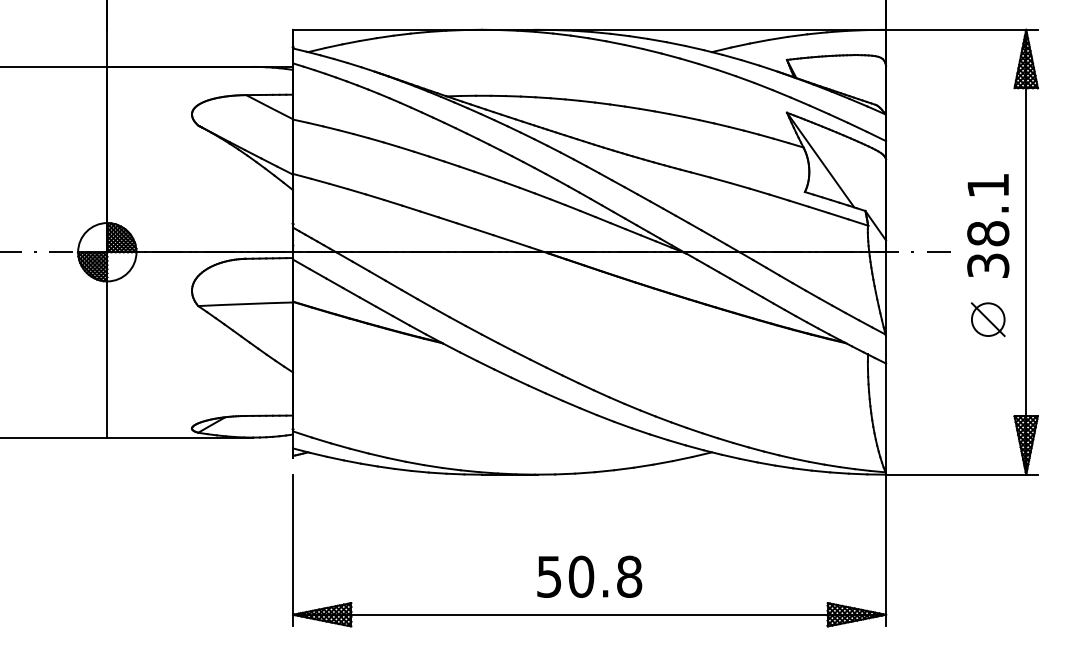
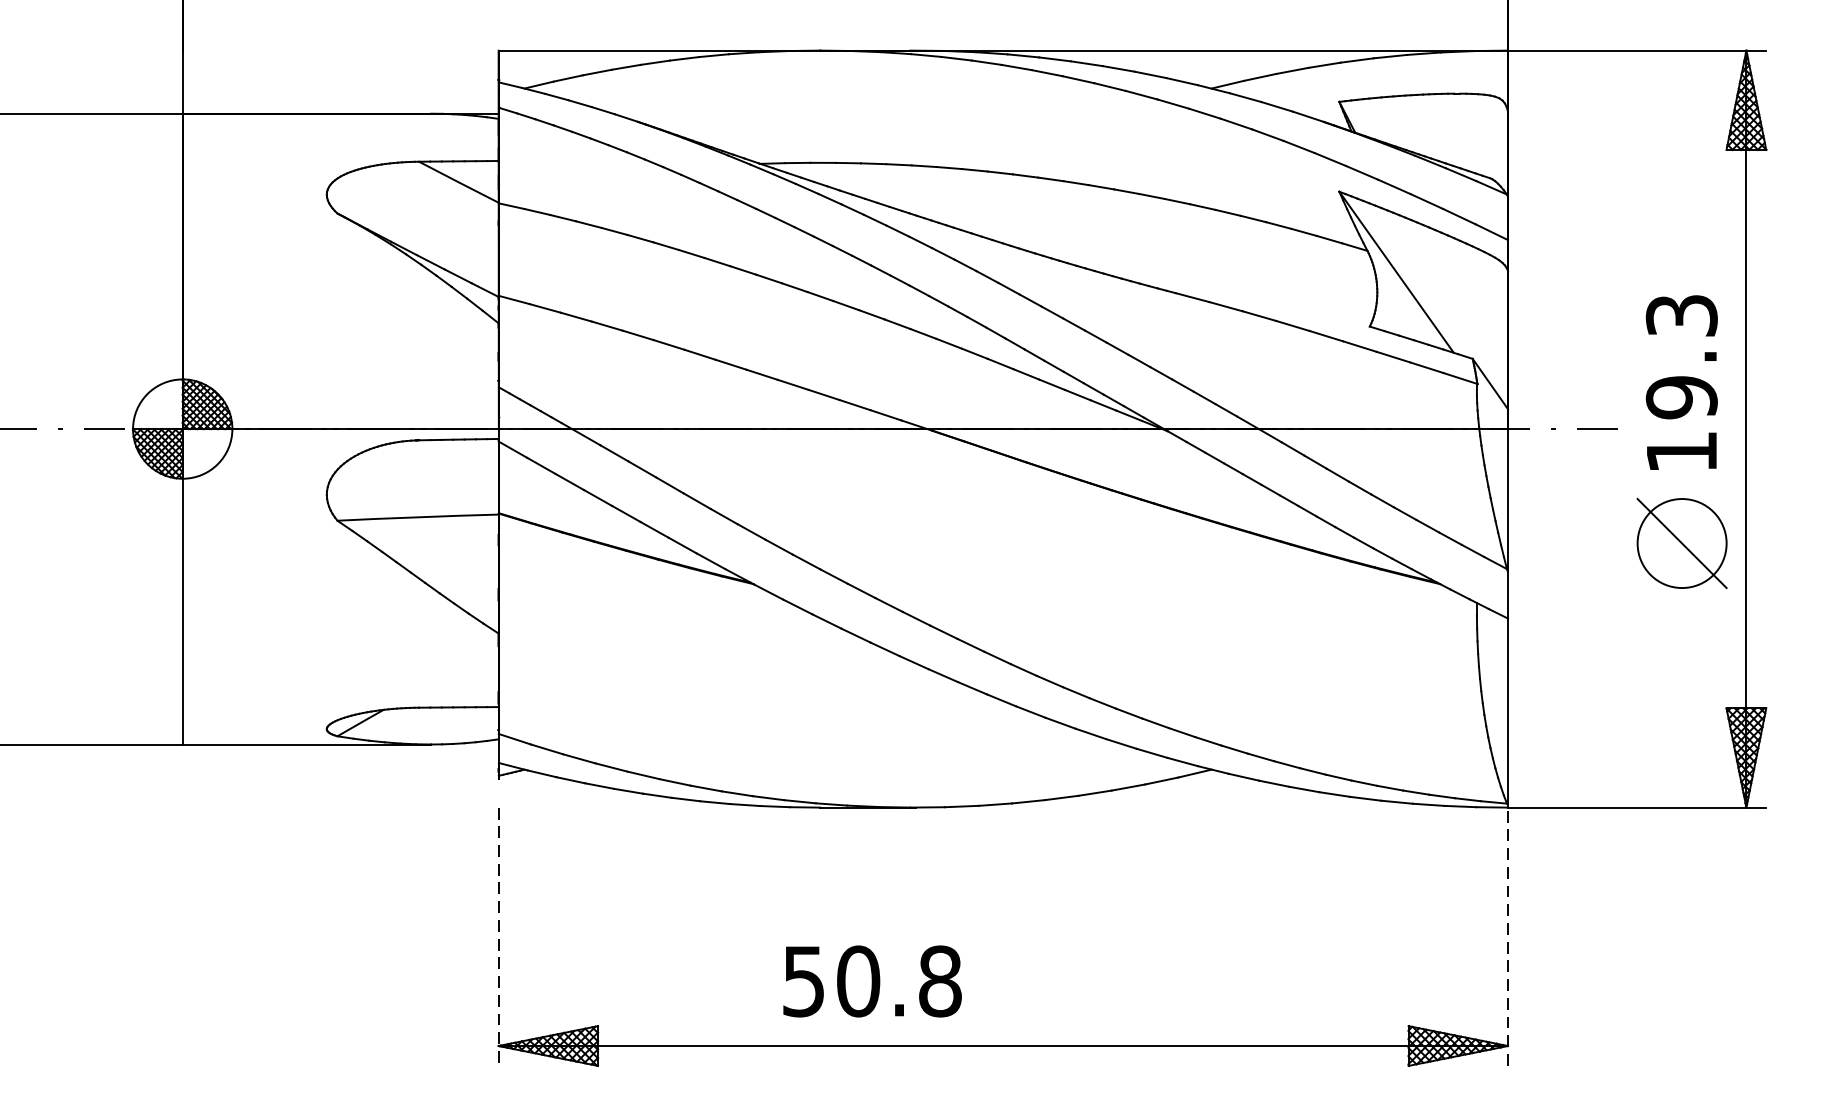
text: (988, 225) -> (1682, 383), 38.1 -> 19.3
part: (987, 319) -> (1680, 543), size x1.6
line: (292, 550) -> (497, 936), solid -> dashed
line: (886, 550) -> (1508, 936), solid -> dashed
text: (589, 576) -> (872, 980), moved

